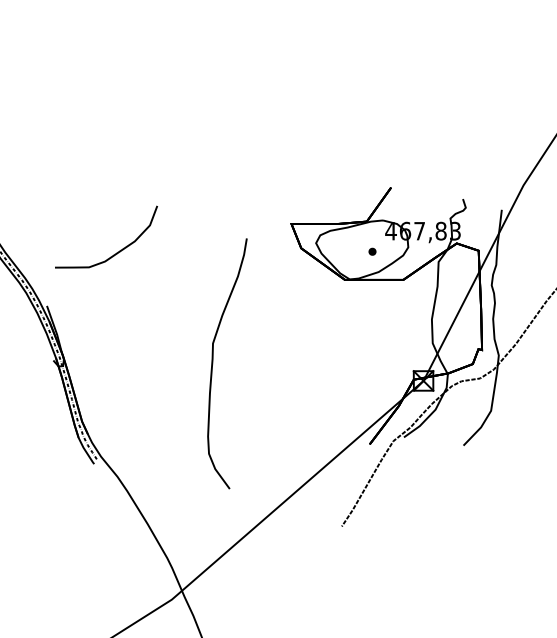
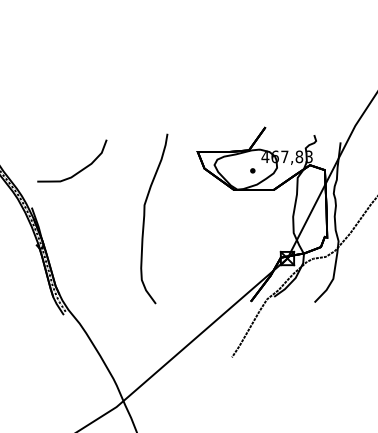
curve: (214, 360) -> (145, 216), moved

